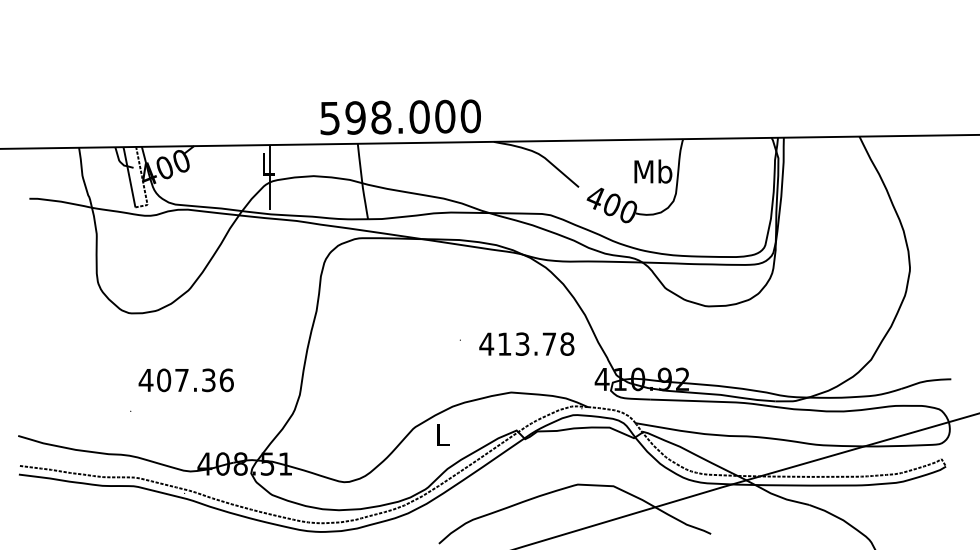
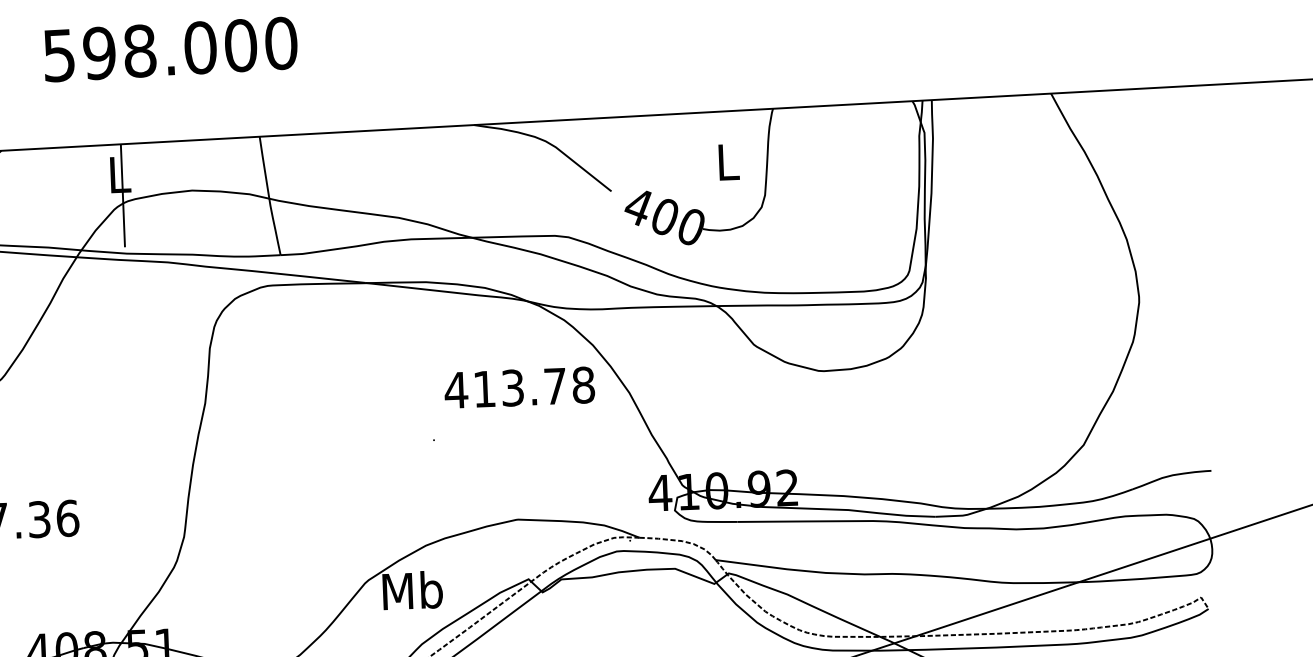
text: (400, 117) -> (170, 49), moved
text: (653, 171) -> (728, 161), Mb -> L
text: (526, 343) -> (519, 386), moved
text: (443, 434) -> (413, 590), L -> Mb

